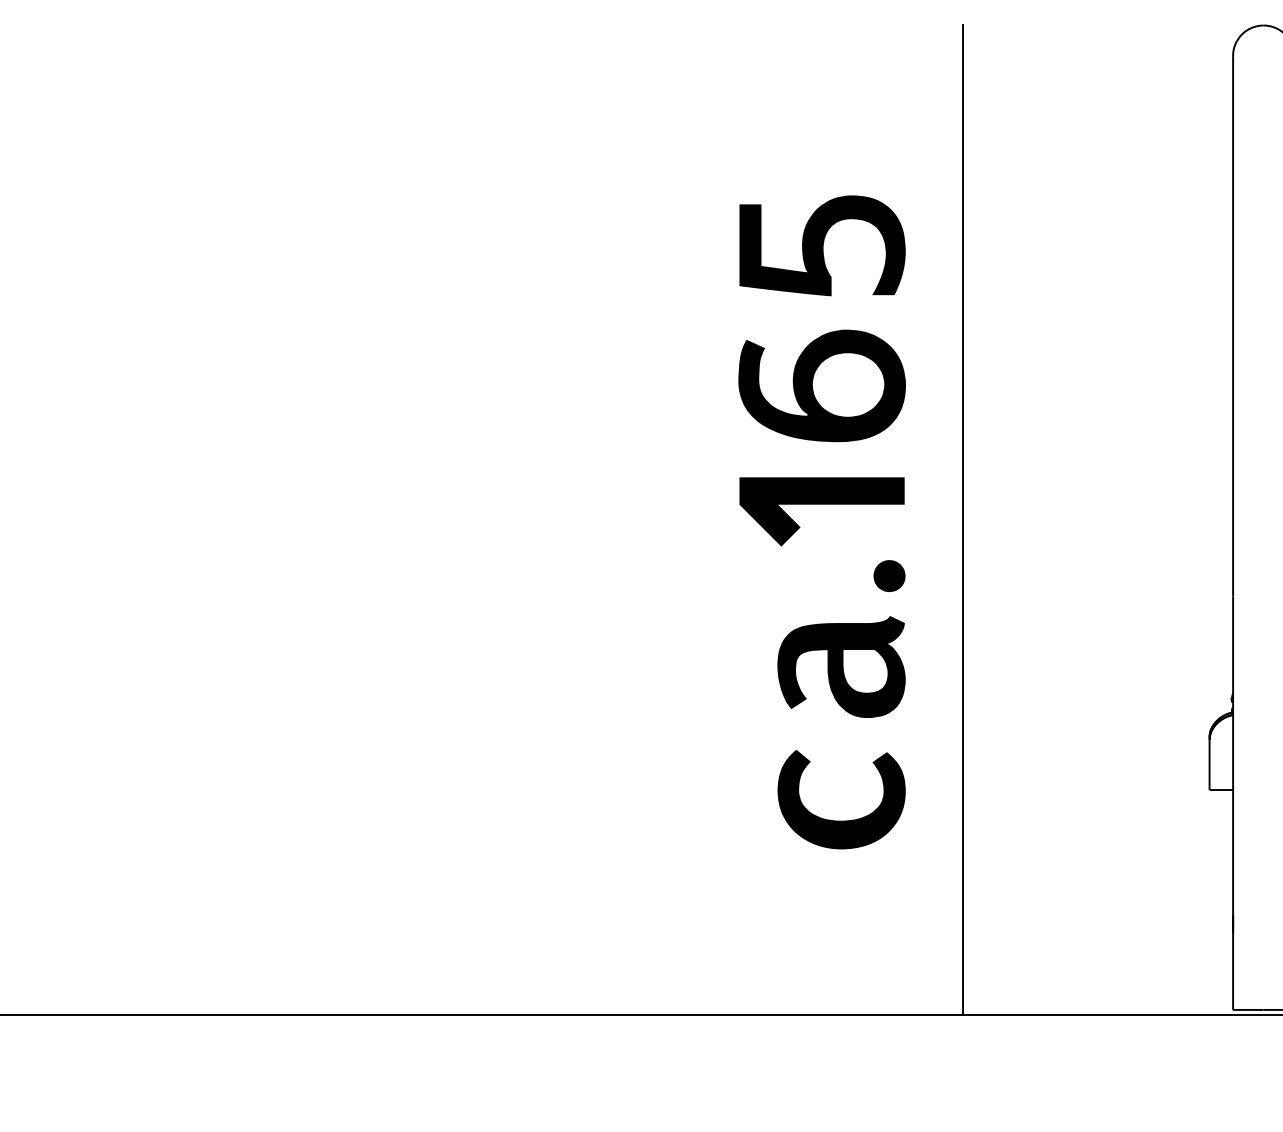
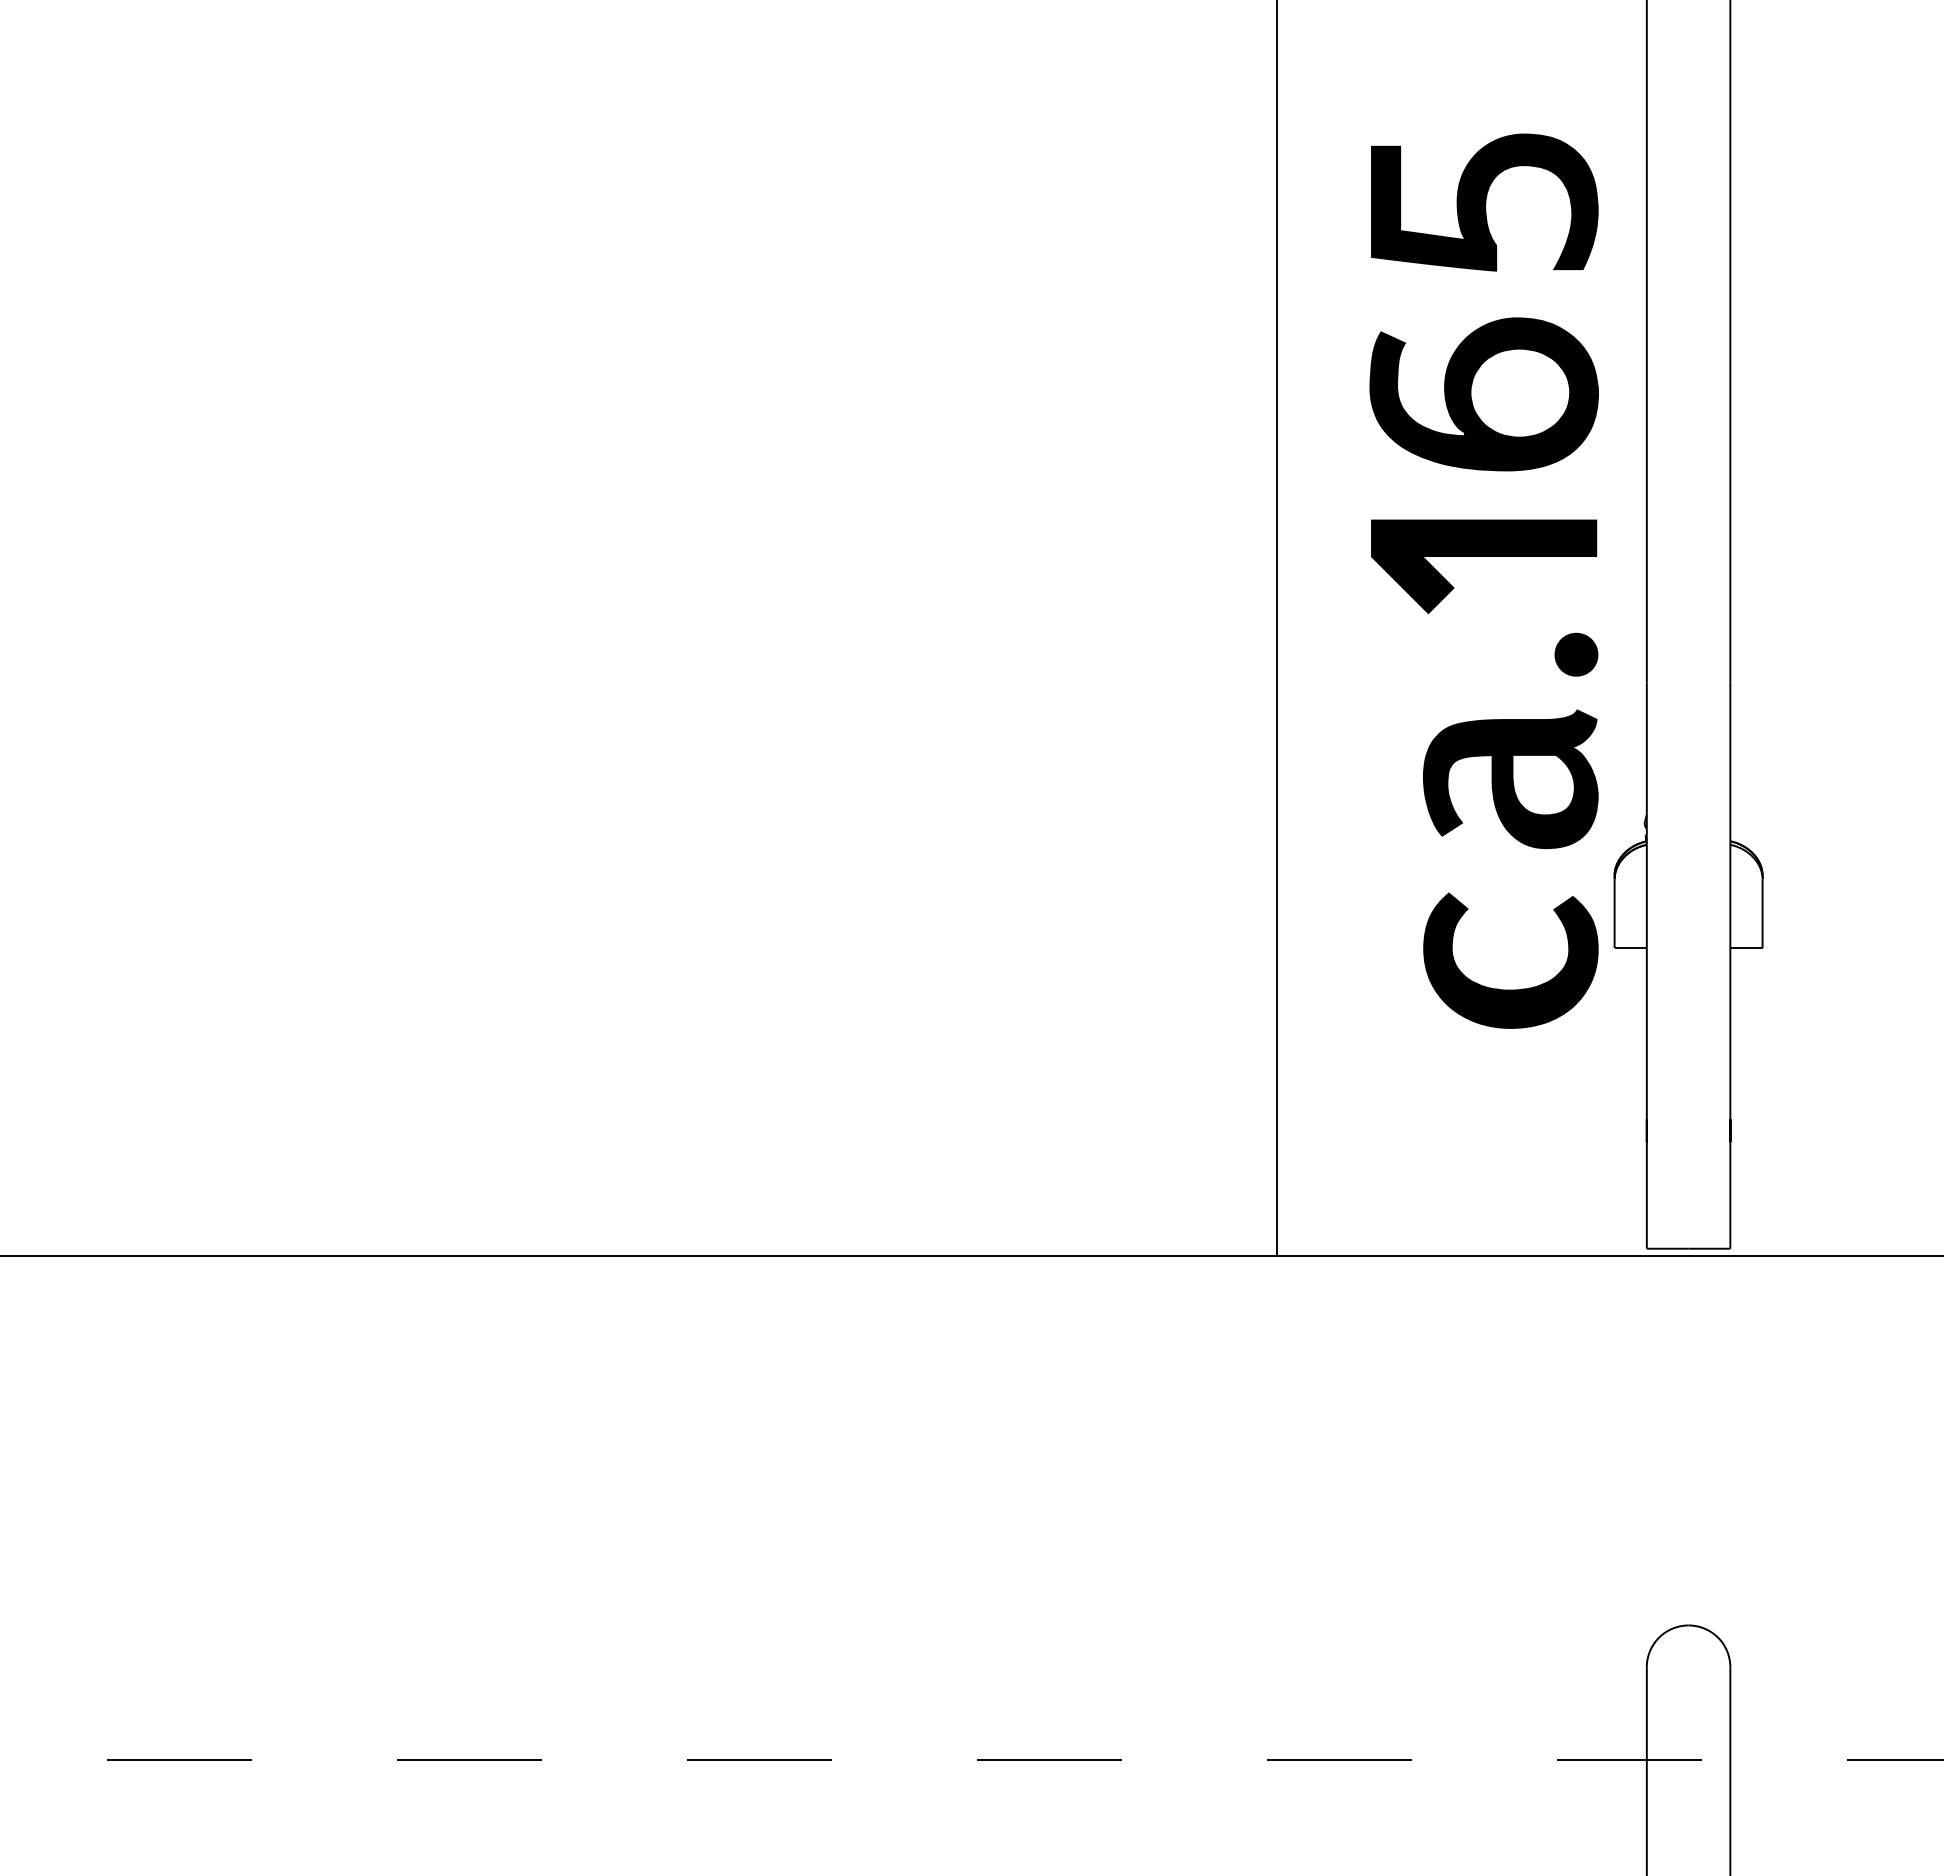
text: (821, 521) -> (1483, 580), moved

